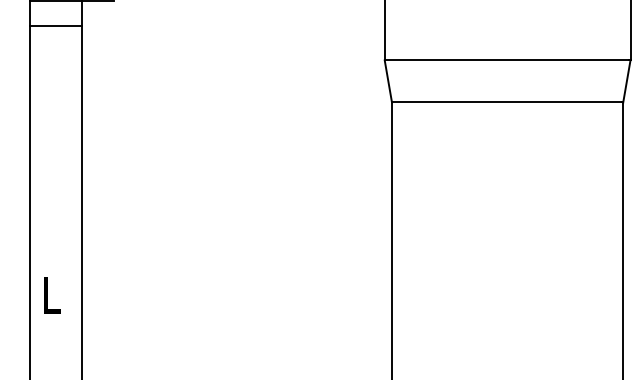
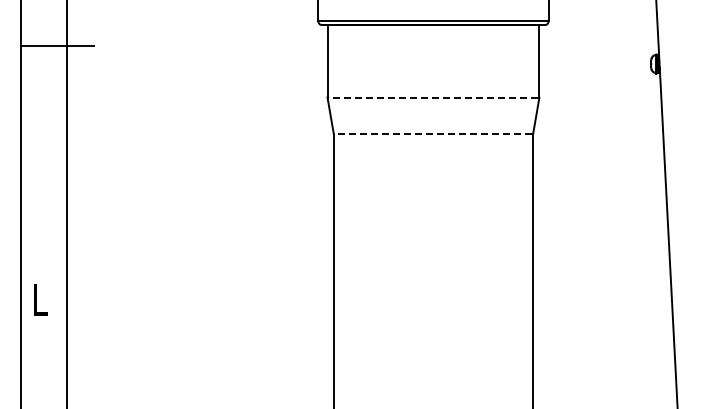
line: (55, 25) -> (43, 67), removed
line: (506, 60) -> (432, 97), solid -> dashed
line: (506, 102) -> (432, 133), solid -> dashed

